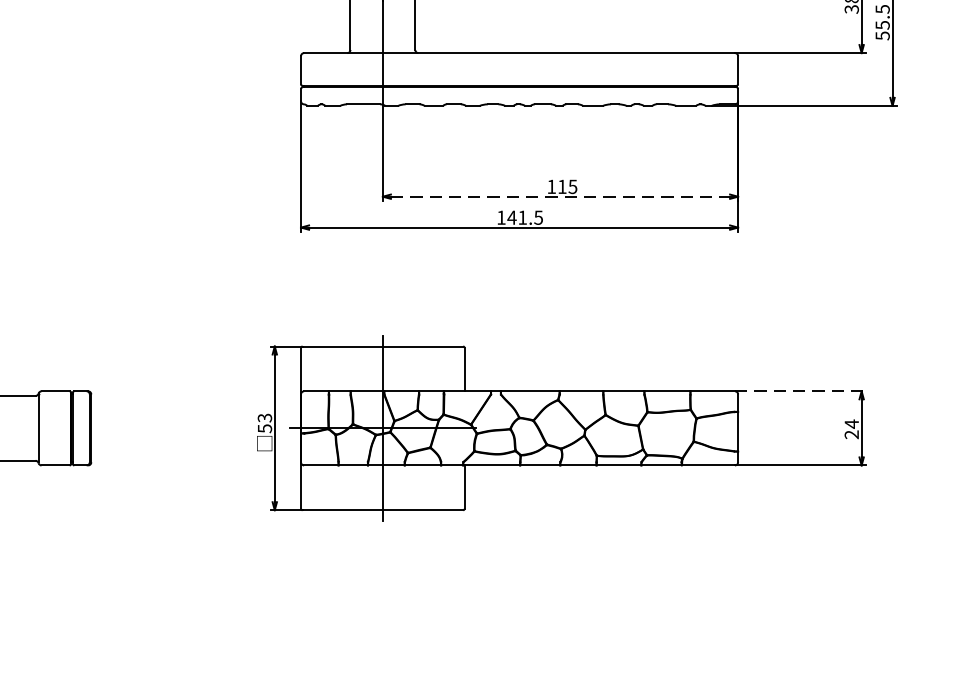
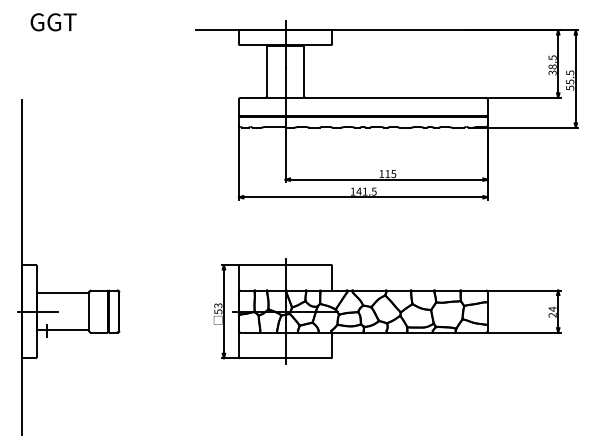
line: (560, 196) -> (386, 179), dashed -> solid
line: (800, 391) -> (523, 290), dashed -> solid

